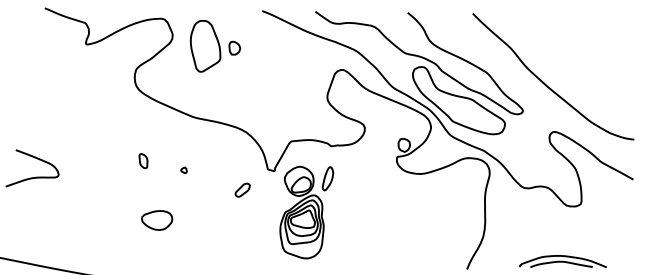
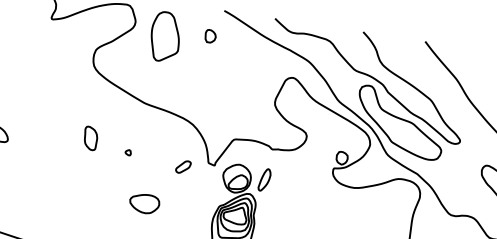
part: (234, 47) -> (210, 35), moved
part: (143, 160) -> (90, 137), size x1.67
part: (242, 189) -> (183, 166), moved
part: (157, 220) -> (144, 203), moved

